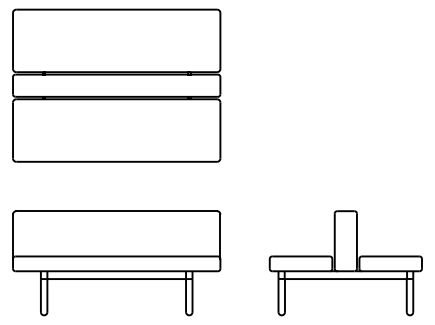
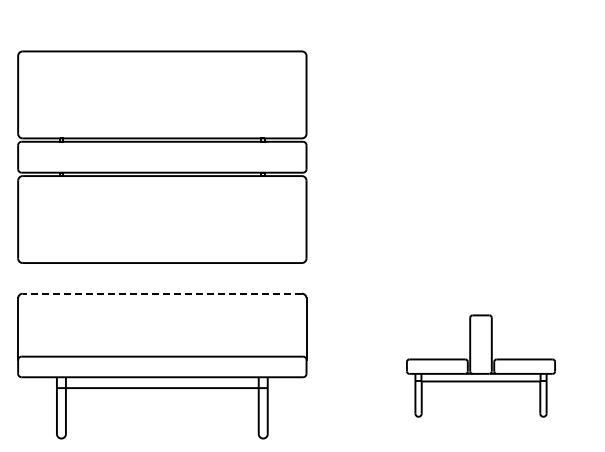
part: (116, 85) -> (162, 156), moved
line: (116, 211) -> (162, 293), solid -> dashed
part: (345, 262) -> (480, 365), size x0.7

